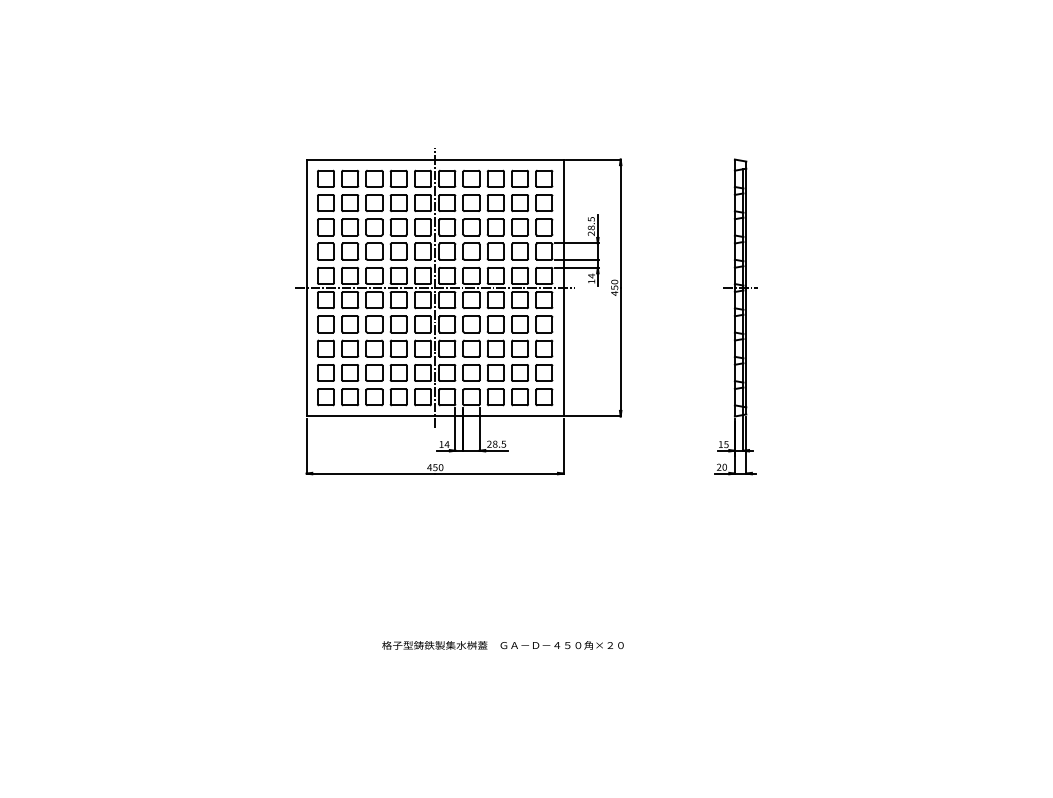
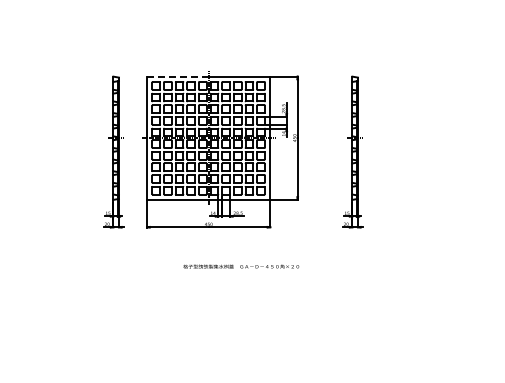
line: (370, 159) -> (177, 76), solid -> dashed
part: (236, 315) -> (113, 151), added
text: (503, 645) -> (241, 266), moved

